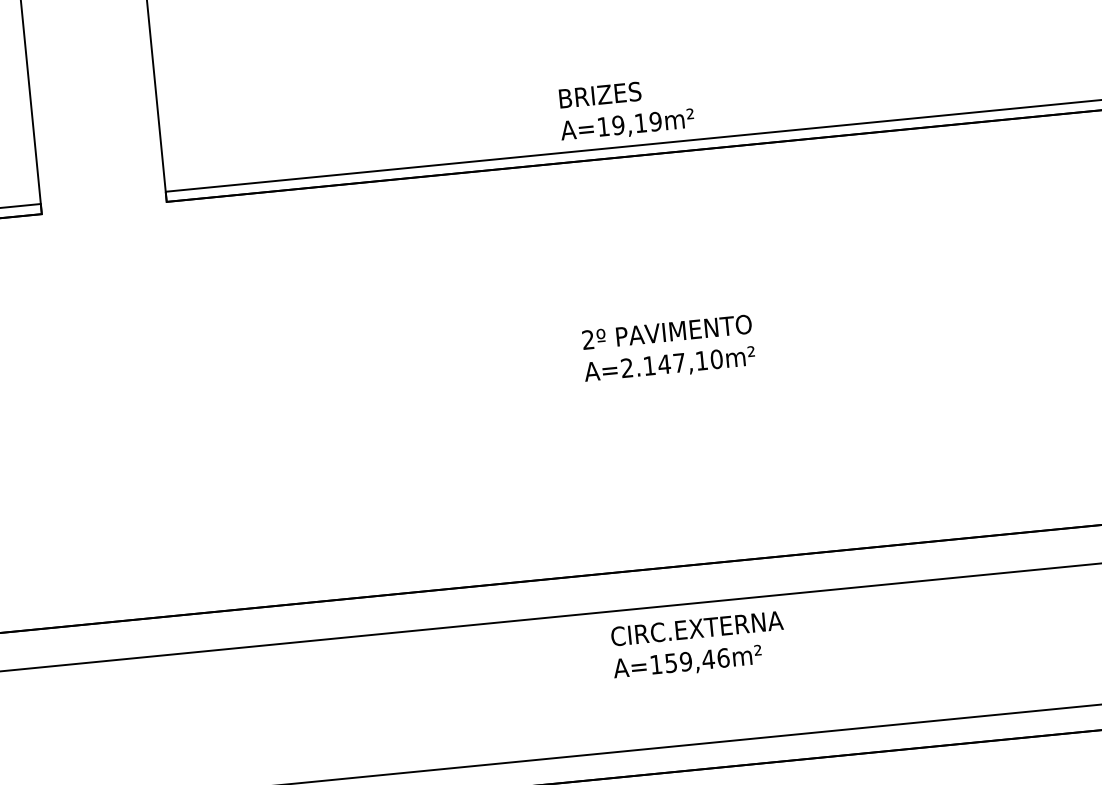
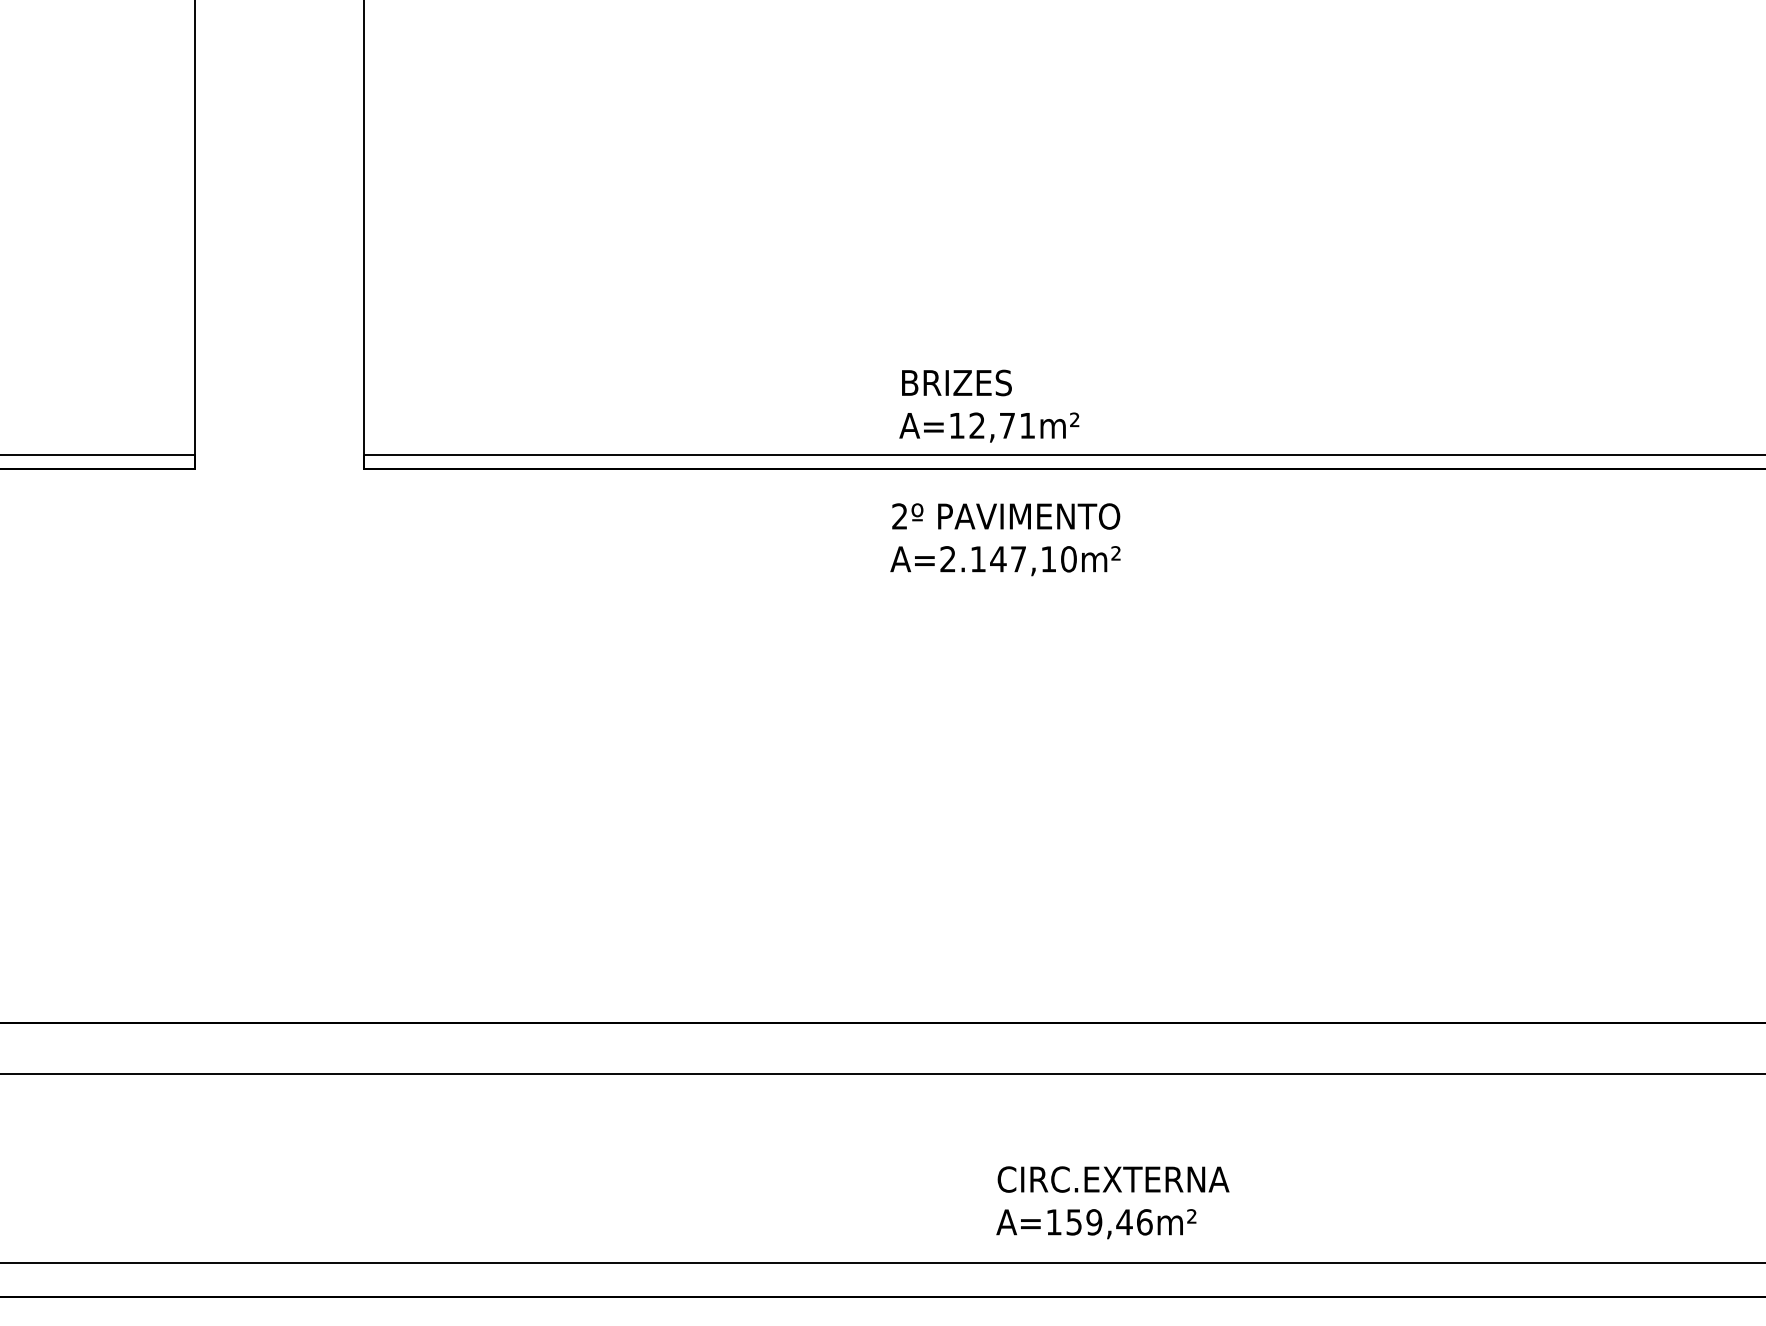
text: (637, 123) -> (1002, 425), A=19,19m² -> A=12,71m²
text: (668, 349) -> (1005, 539), moved
text: (698, 645) -> (1112, 1202), moved

